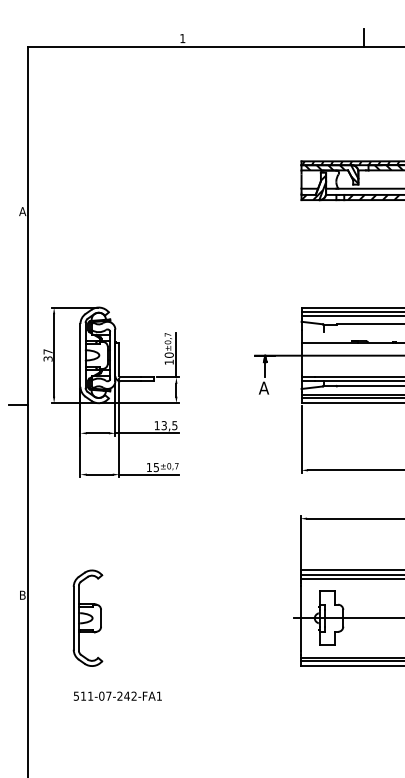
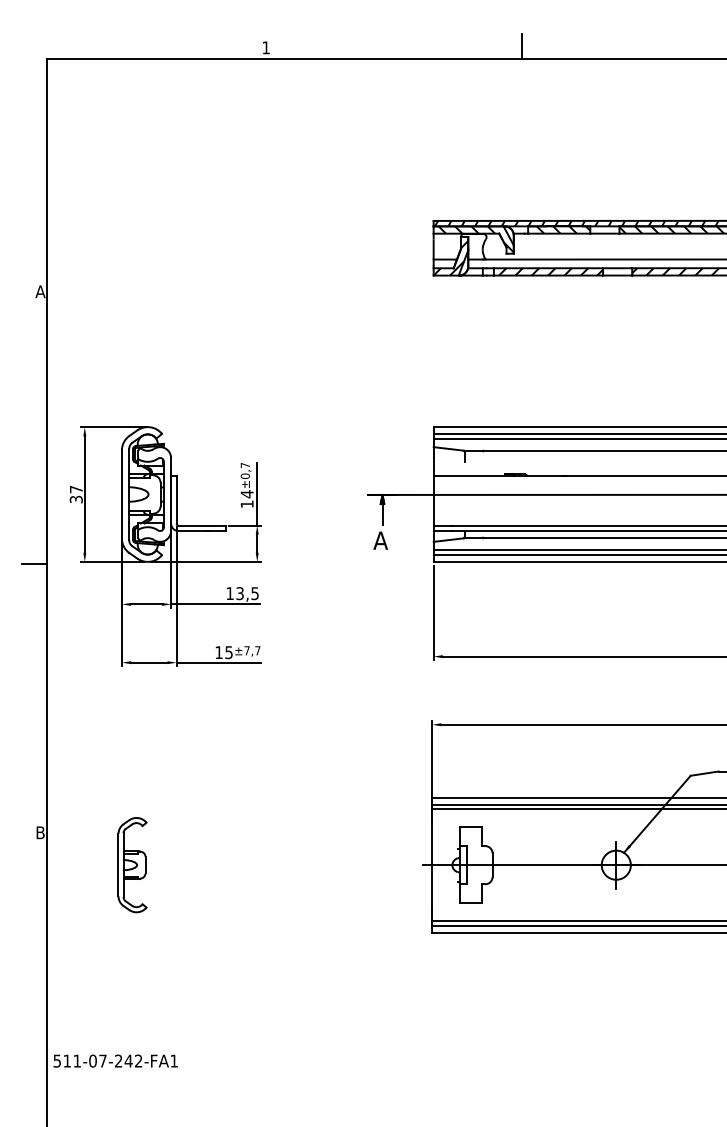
text: (168, 355) -> (246, 494), 10 -> 14
text: (168, 466) -> (246, 650), ±0,7 -> ±7,7
part: (87, 617) -> (132, 864), size x0.7
text: (117, 695) -> (115, 1060), moved

